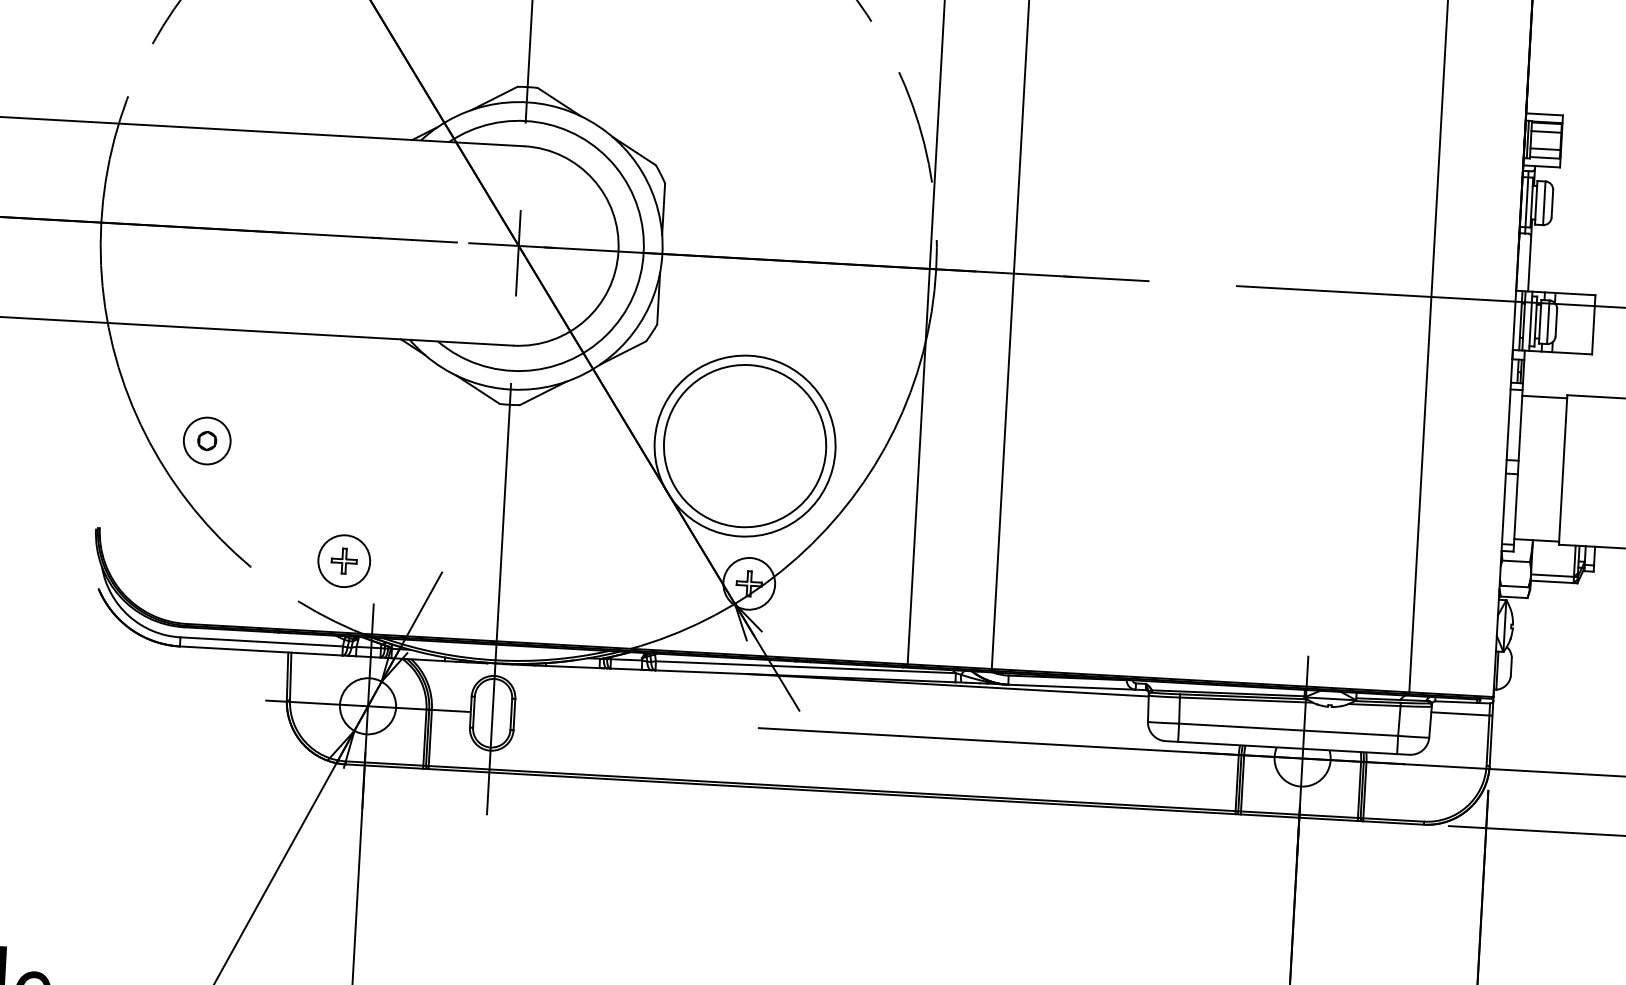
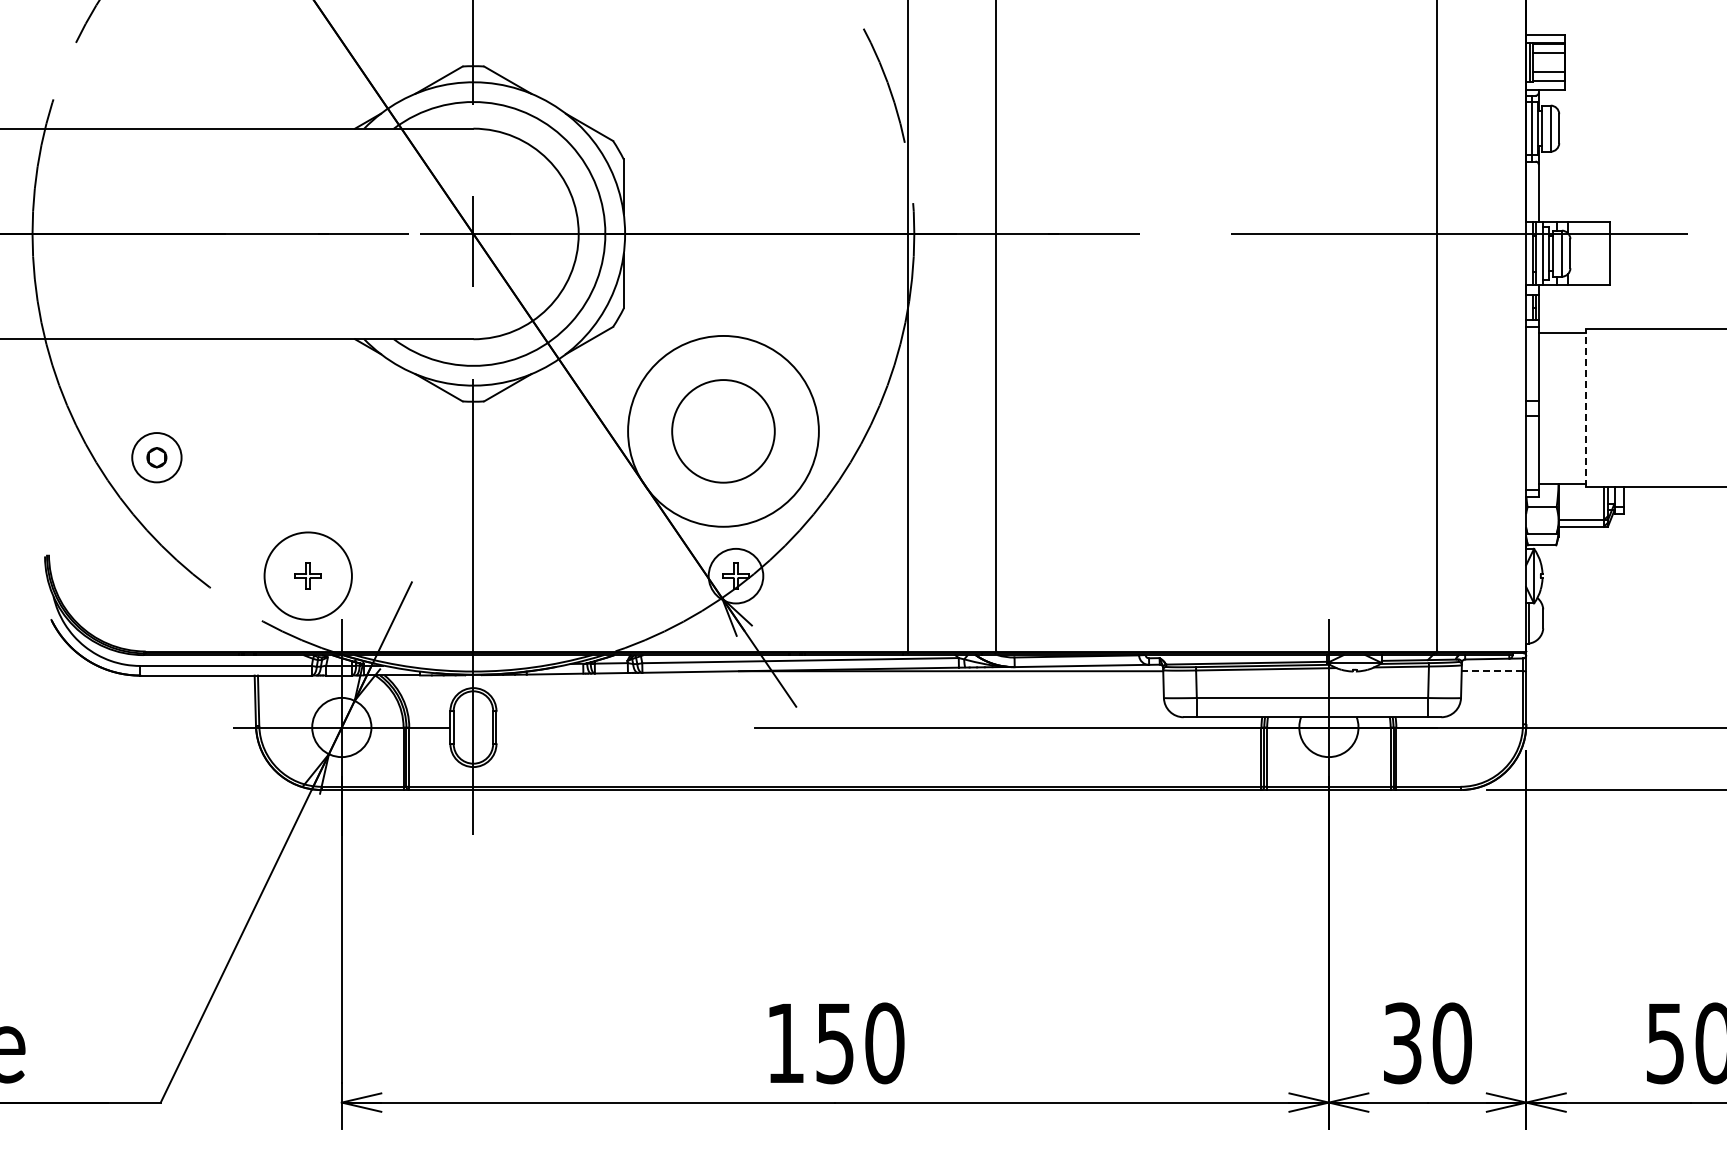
circle: (745, 445) -> (723, 430), size x0.6
line: (1563, 470) -> (1586, 408), solid -> dashed
circle: (343, 560) -> (307, 575), size x1.6
line: (1460, 714) -> (1492, 671), solid -> dashed

